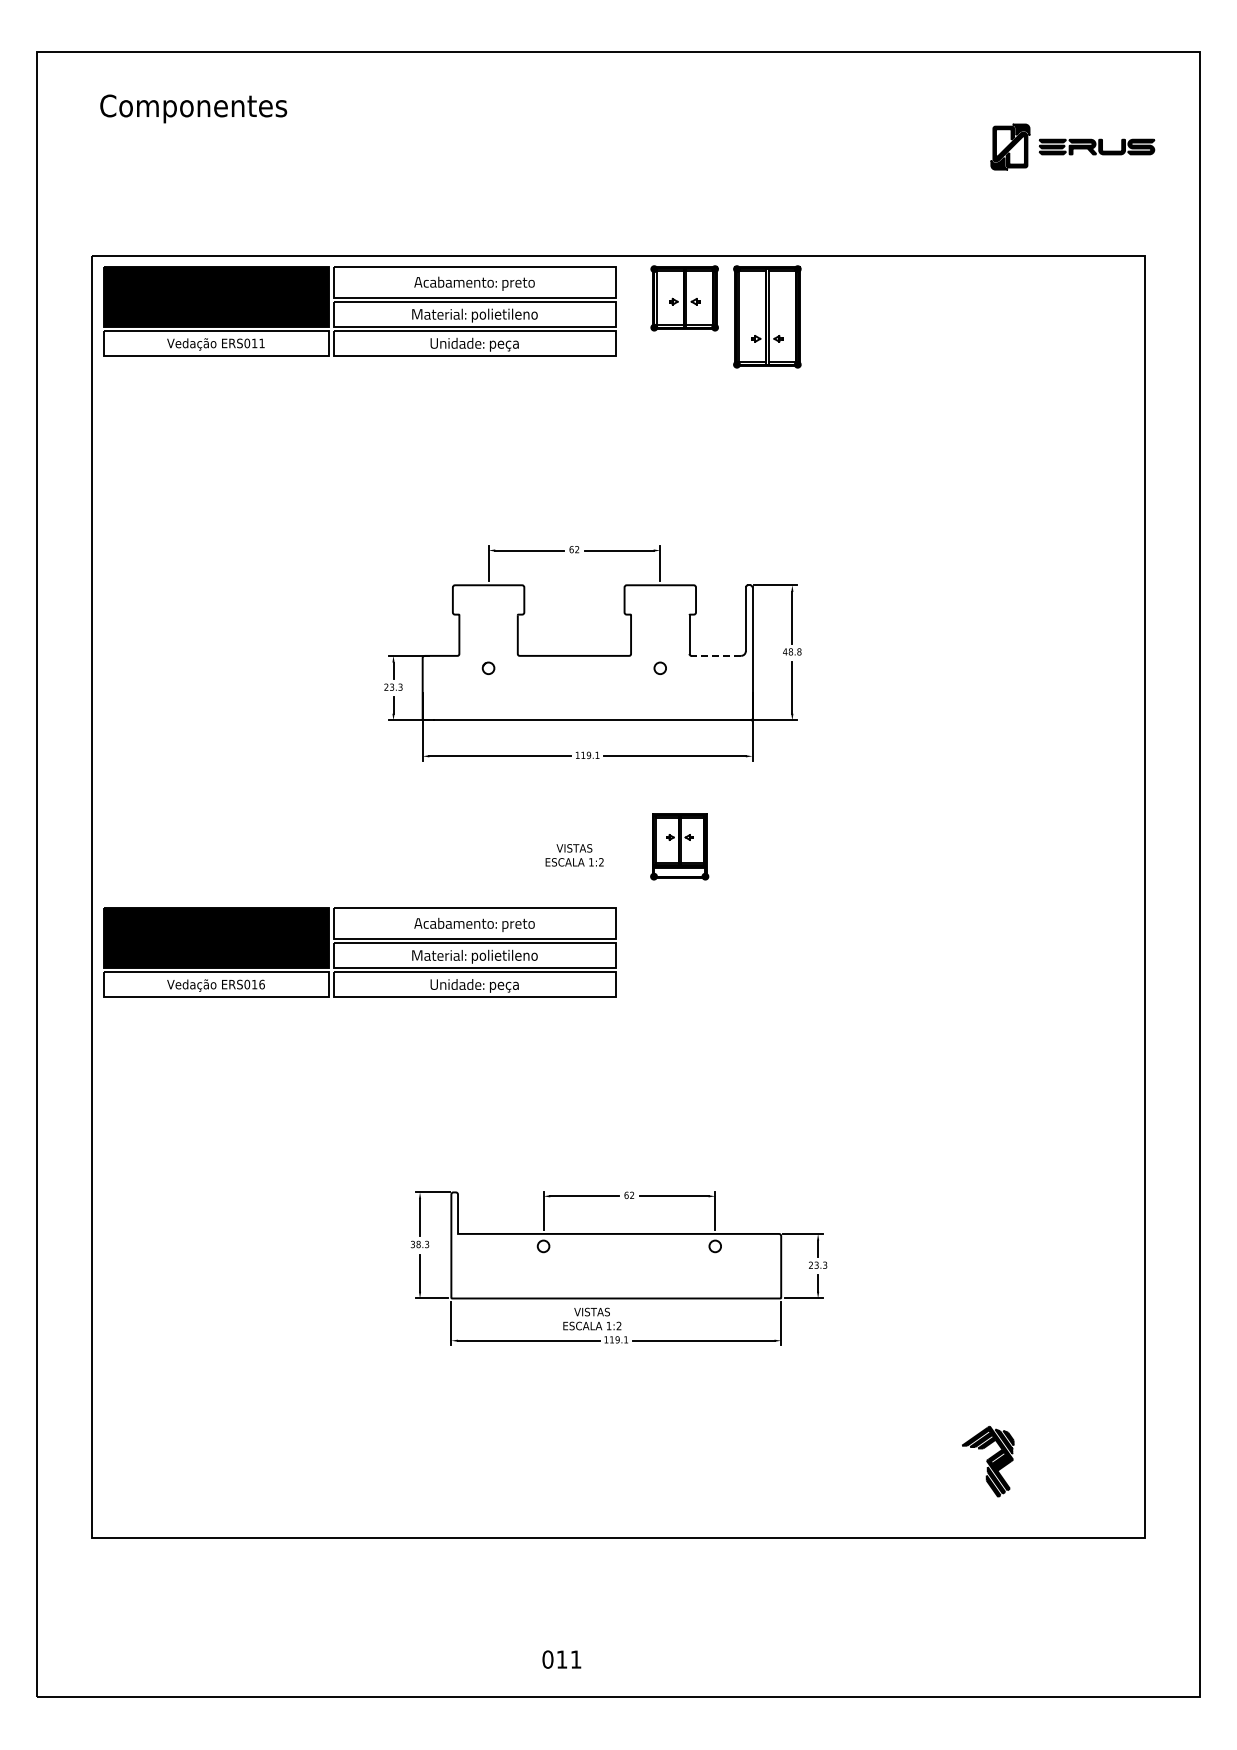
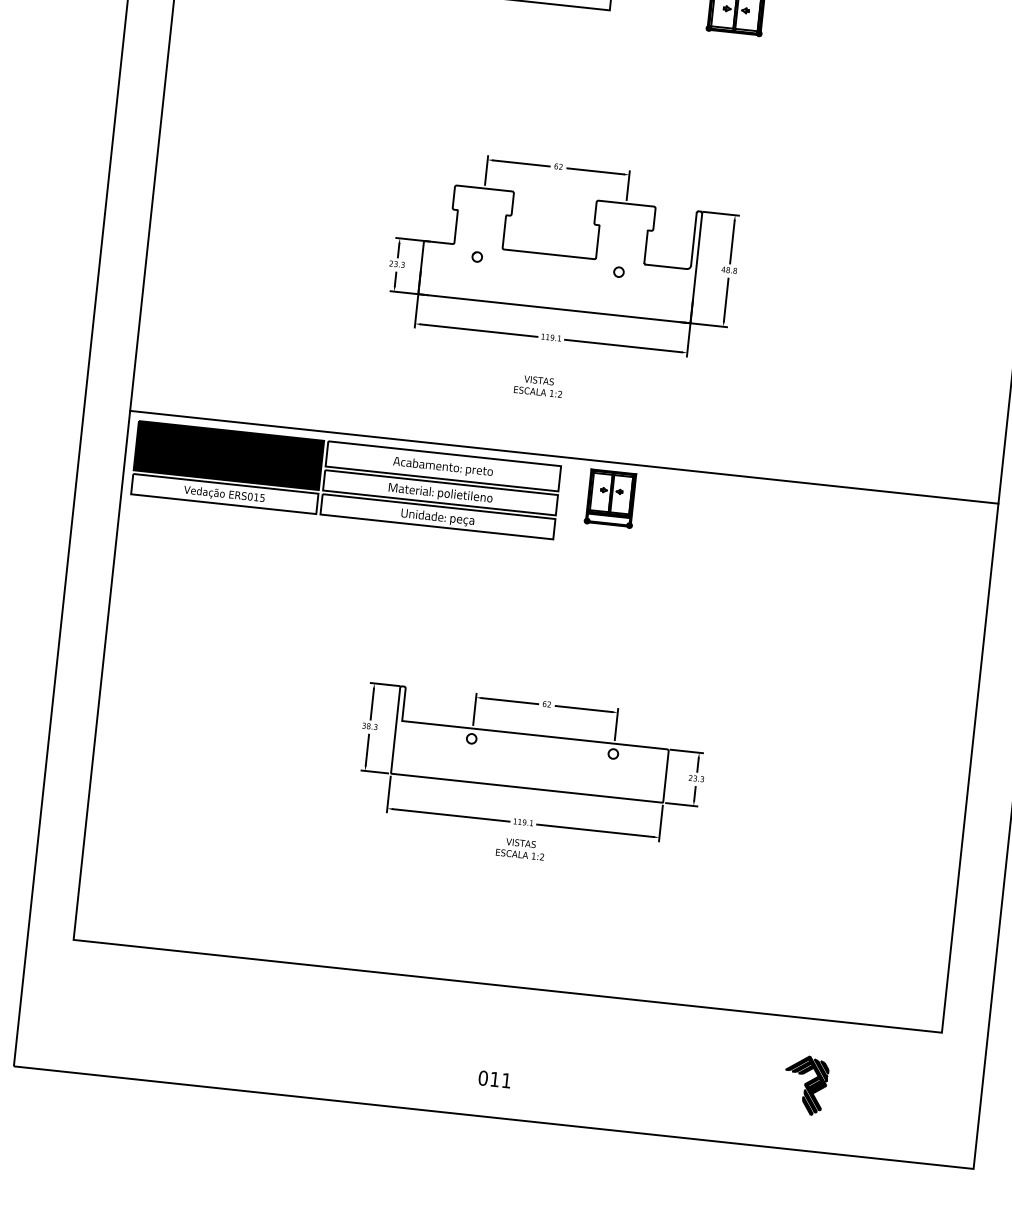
line: (716, 655) -> (666, 266), dashed -> solid
part: (679, 846) -> (610, 498), moved
text: (574, 855) -> (538, 386), moved
line: (618, 897) -> (564, 457), added
text: (261, 984) -> (262, 497), ERS016 -> ERS015
text: (592, 1318) -> (520, 848), moved
part: (988, 1461) -> (805, 1085), moved
text: (561, 1659) -> (494, 1079), moved

